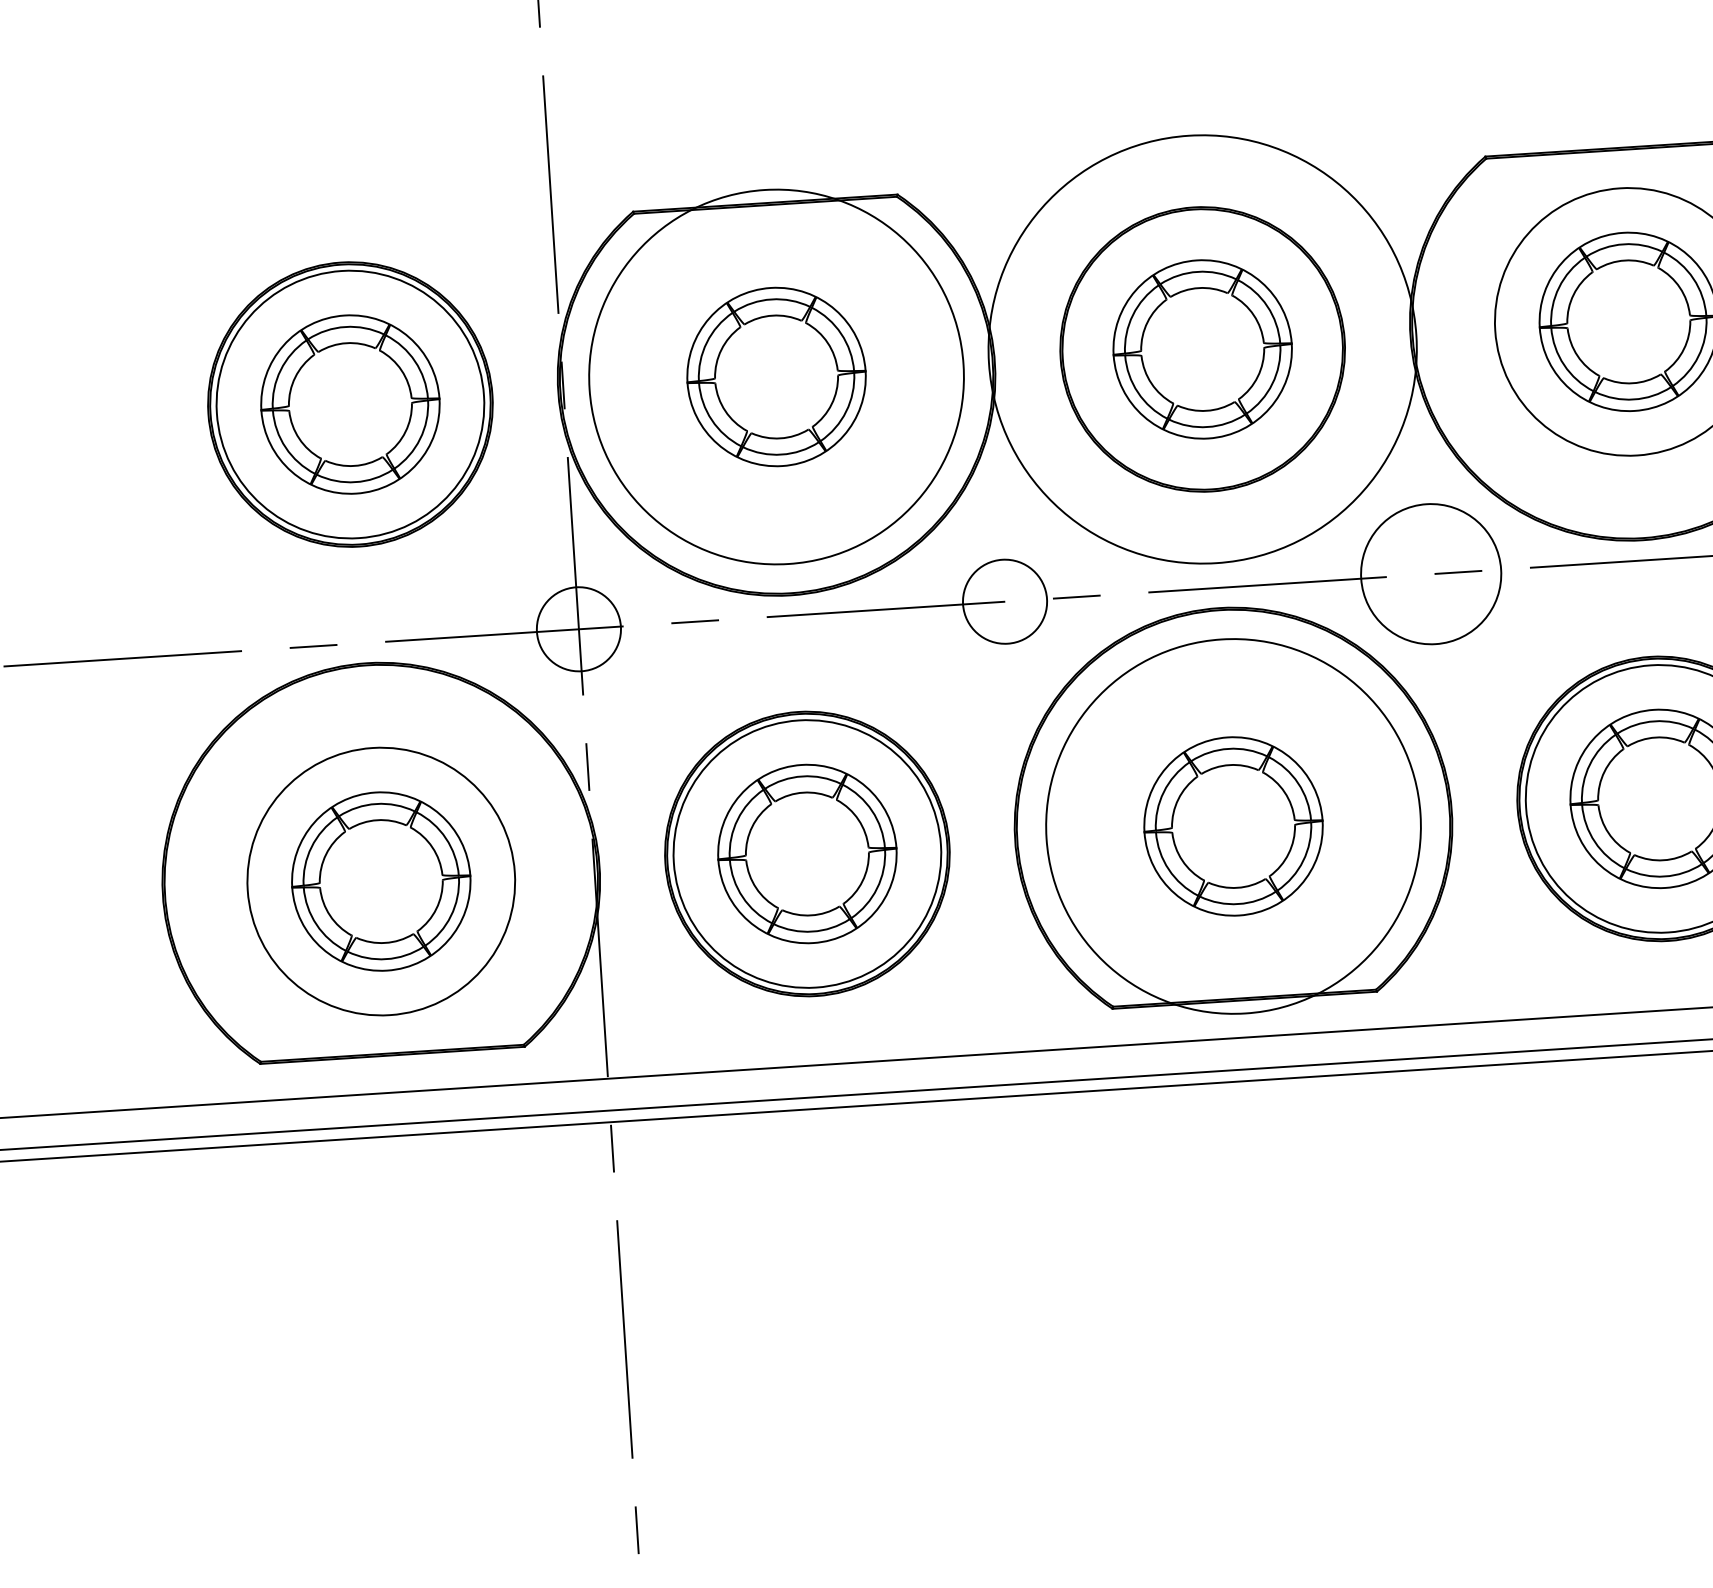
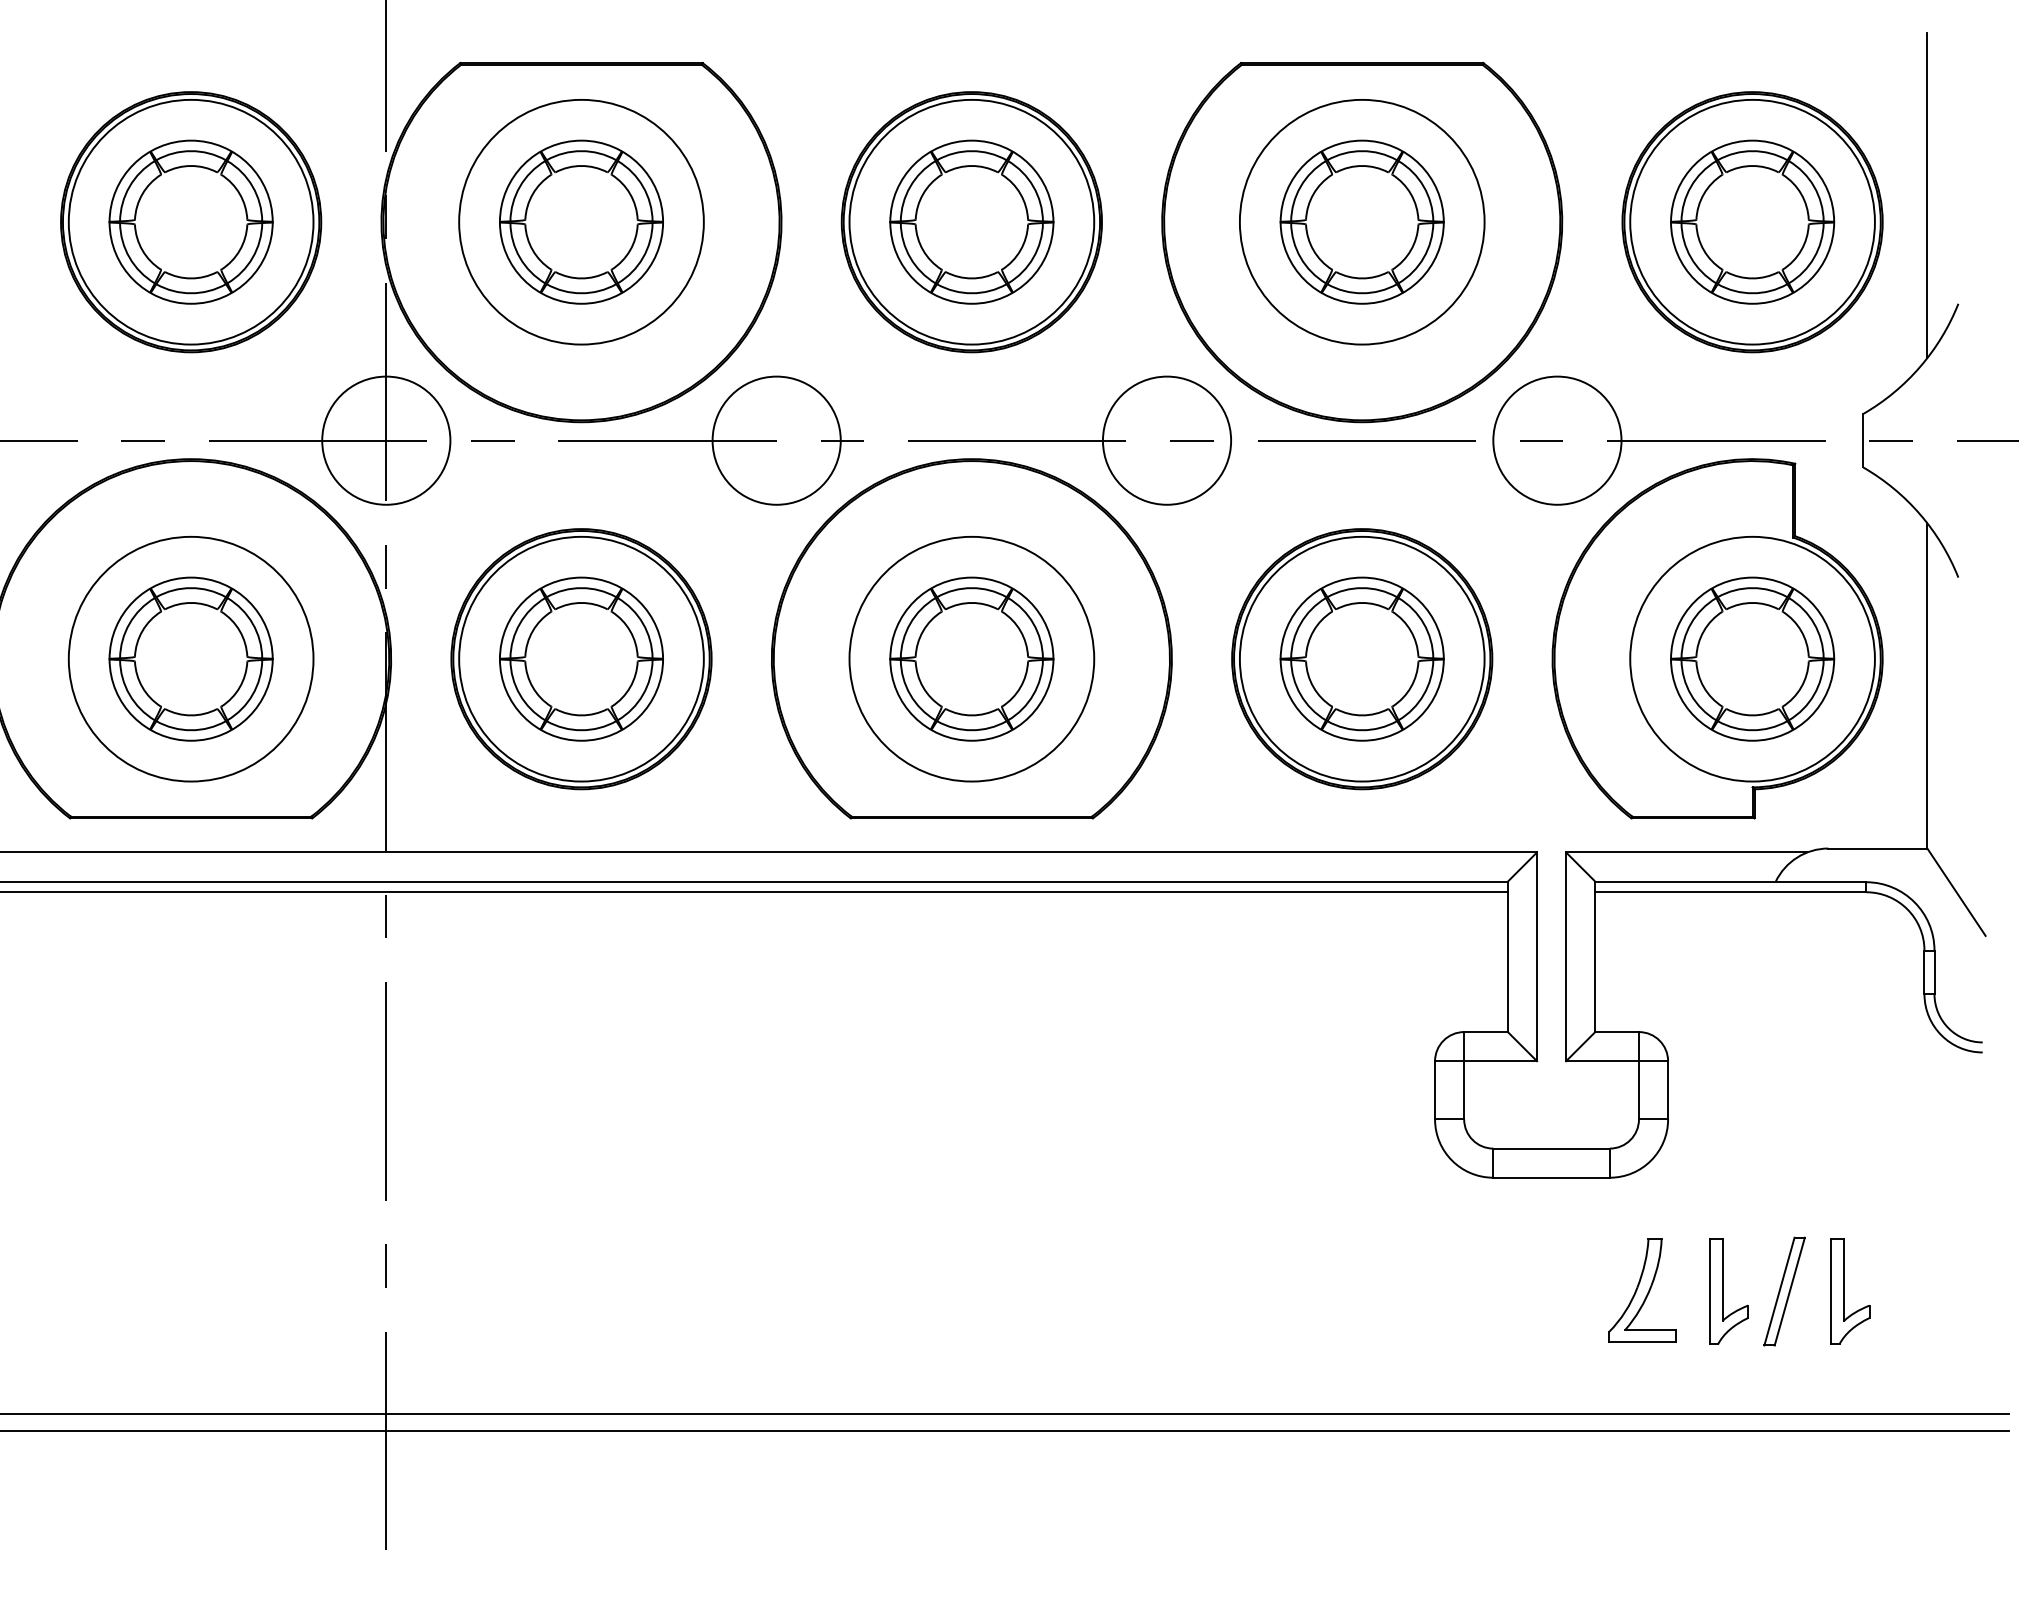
circle: (1202, 348) -> (971, 221), size x0.62
circle: (776, 376) -> (581, 221), size x0.71
circle: (1004, 601) -> (776, 440), size x1.67
circle: (579, 629) -> (386, 440), size x1.67
circle: (1233, 825) -> (971, 658), size x0.71

